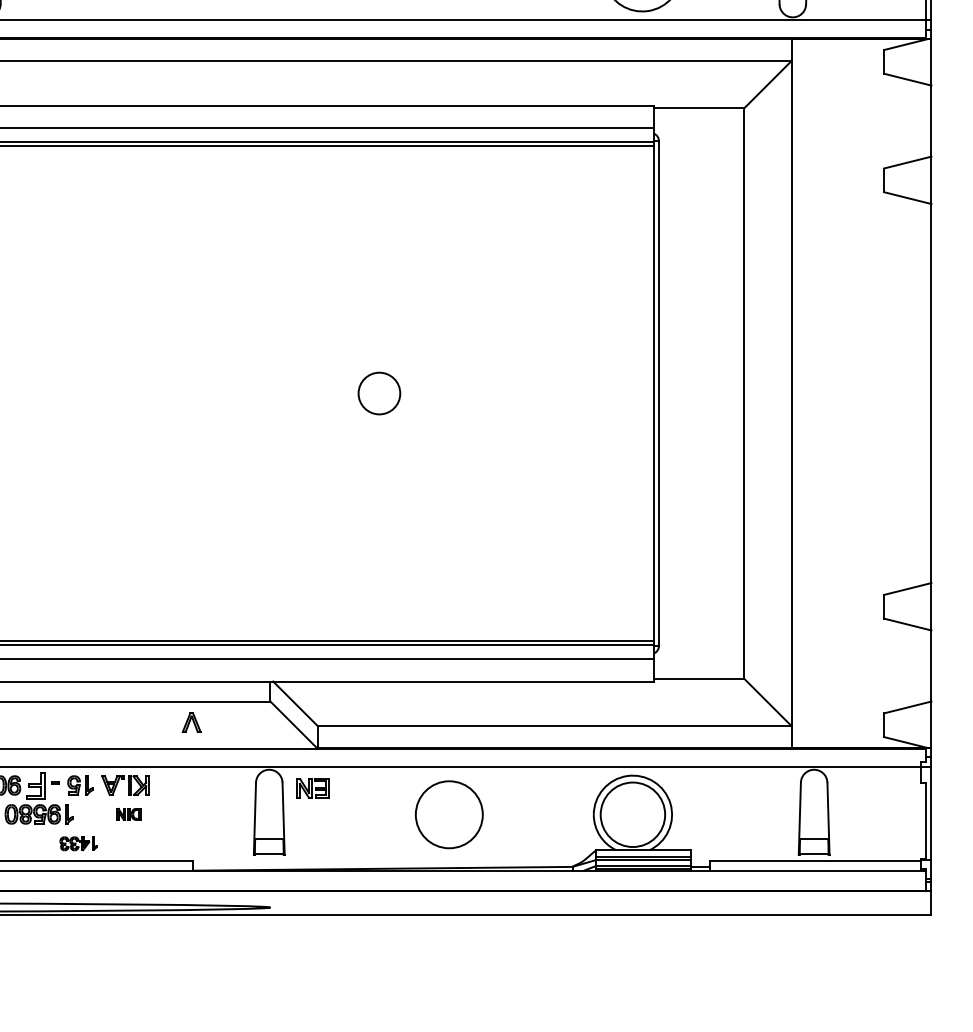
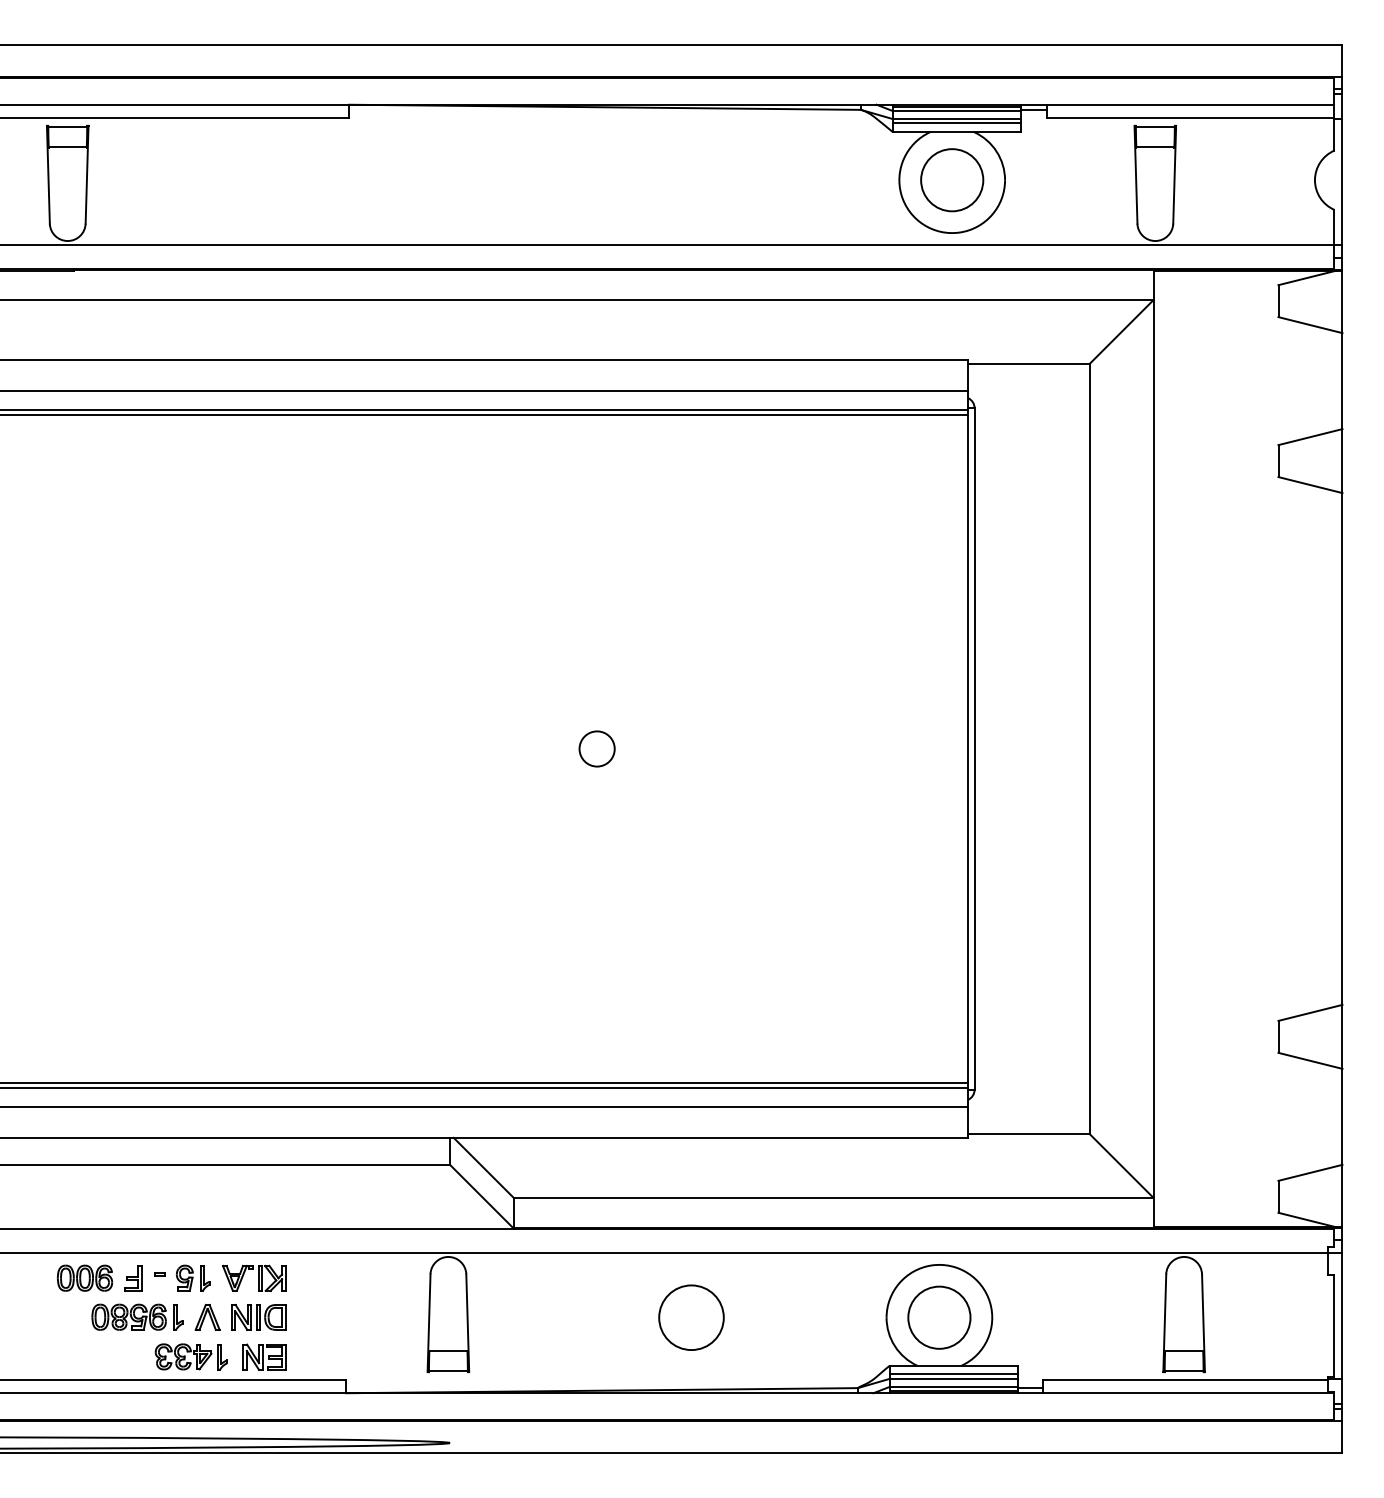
circle: (378, 393) -> (596, 748), size x0.62
part: (191, 722) -> (207, 1316), moved
part: (36, 785) -> (133, 1278), size x0.71
part: (313, 787) -> (264, 1356), moved
part: (128, 813) -> (258, 1316), size x1.67
circle: (449, 814) -> (691, 1317), size x0.71
circle: (632, 814) -> (939, 1317), size x0.71
part: (78, 843) -> (190, 1356), size x1.43

